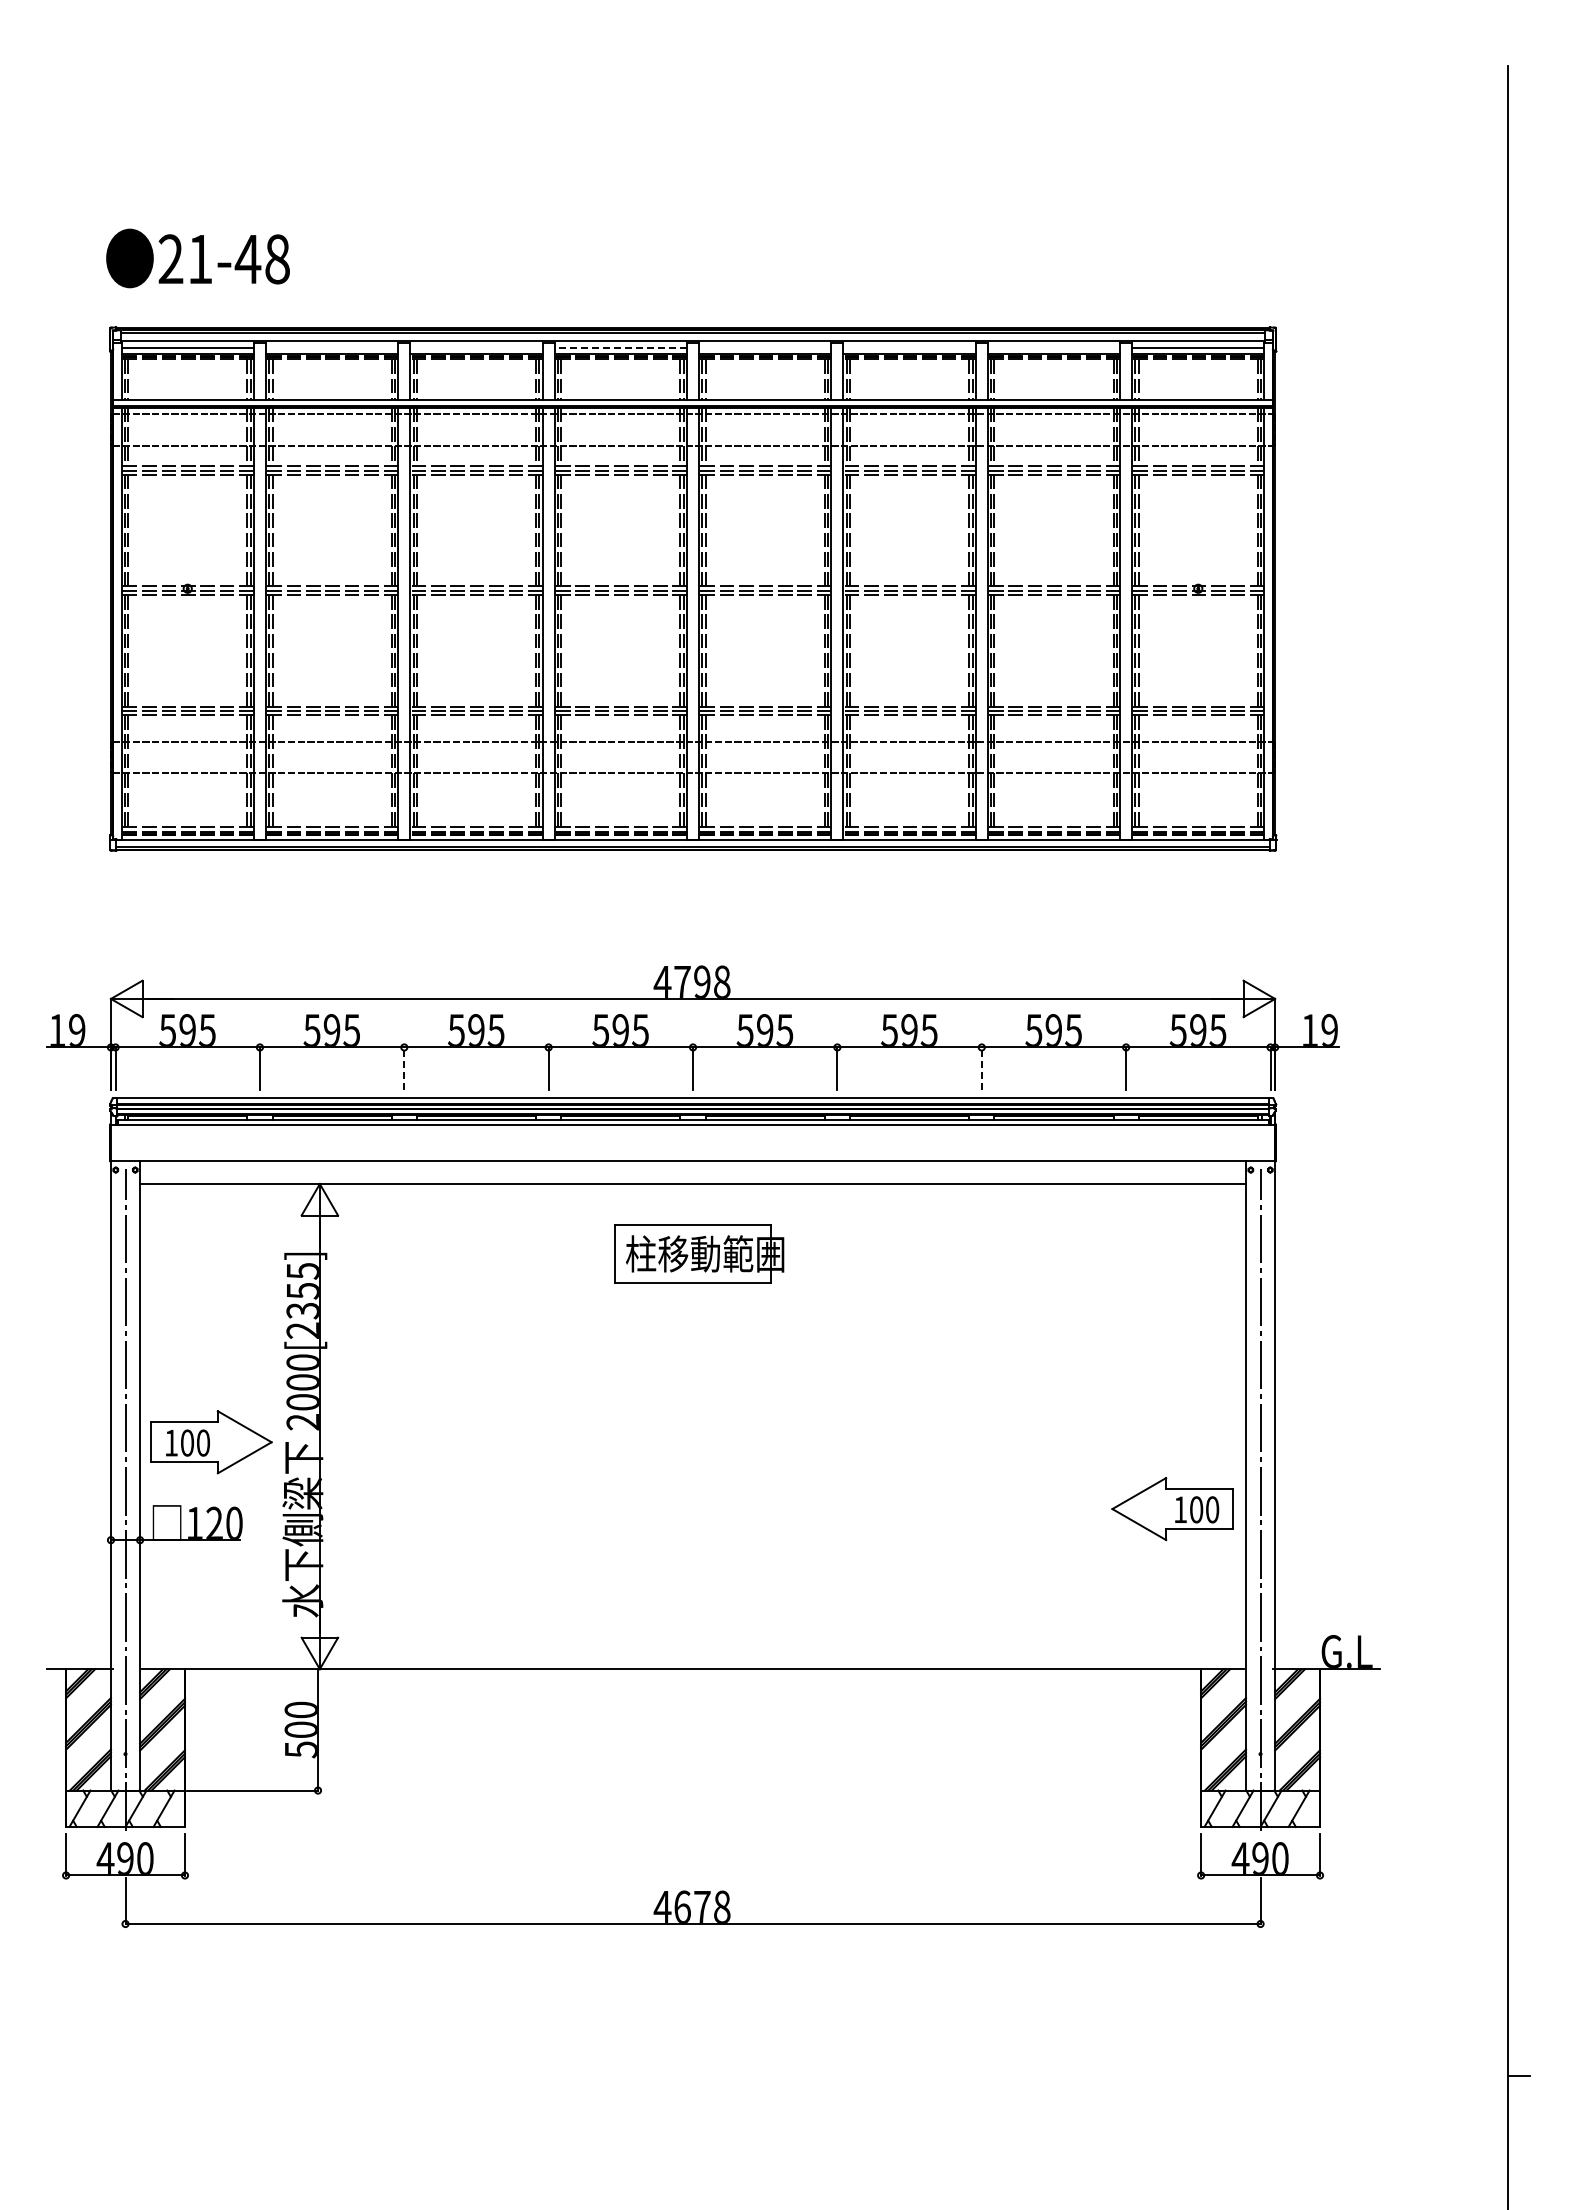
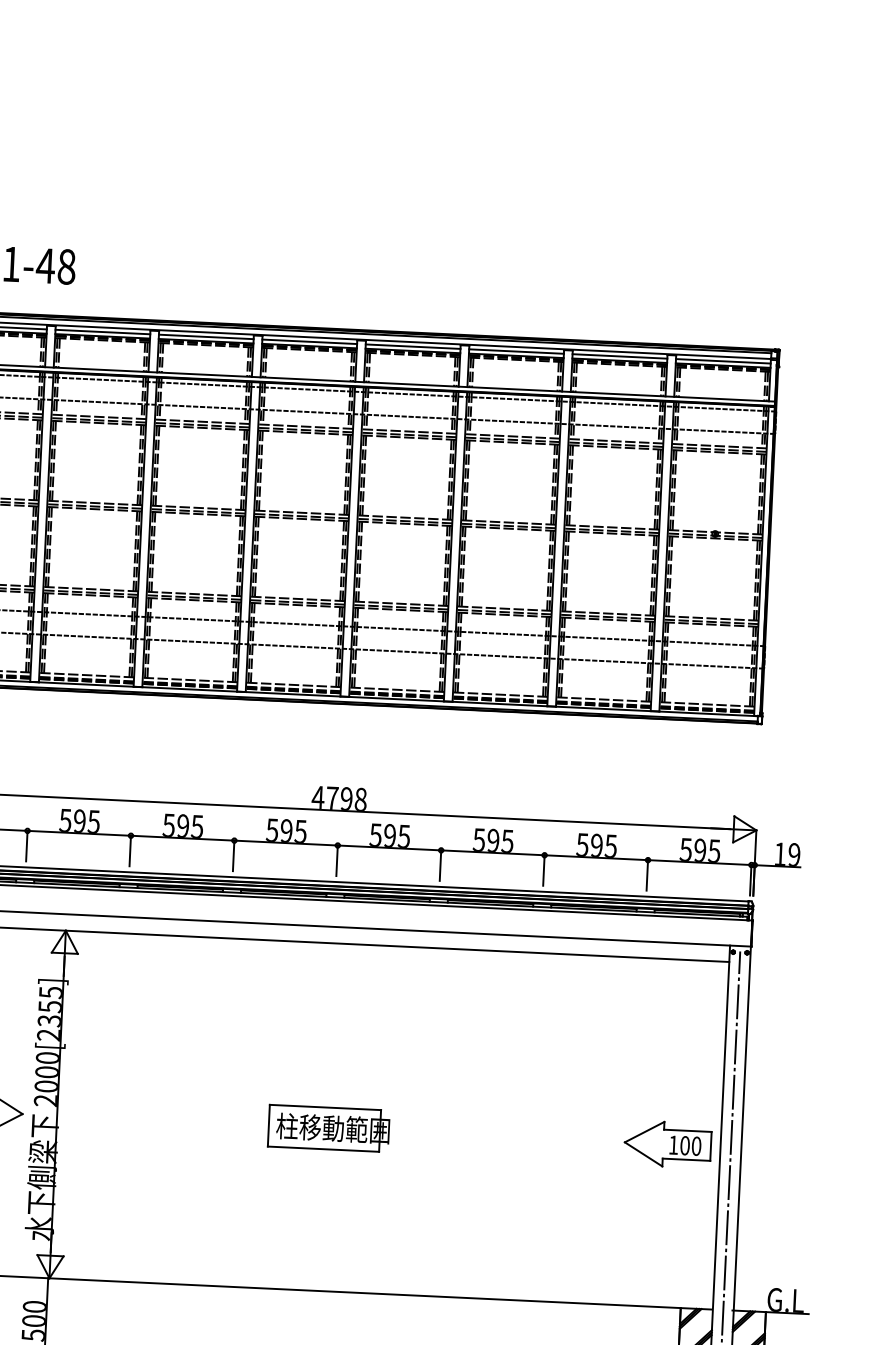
line: (332, 347) -> (103, 331), added
line: (476, 347) -> (206, 336), added
line: (620, 347) -> (309, 341), dashed -> solid
line: (765, 347) -> (413, 346), added
line: (909, 347) -> (516, 351), added
line: (1053, 347) -> (619, 356), added
line: (404, 1068) -> (130, 850), dashed -> solid
line: (981, 1068) -> (543, 870), dashed -> solid
part: (699, 1253) -> (329, 1127), moved
part: (1172, 1509) -> (667, 1144), moved

